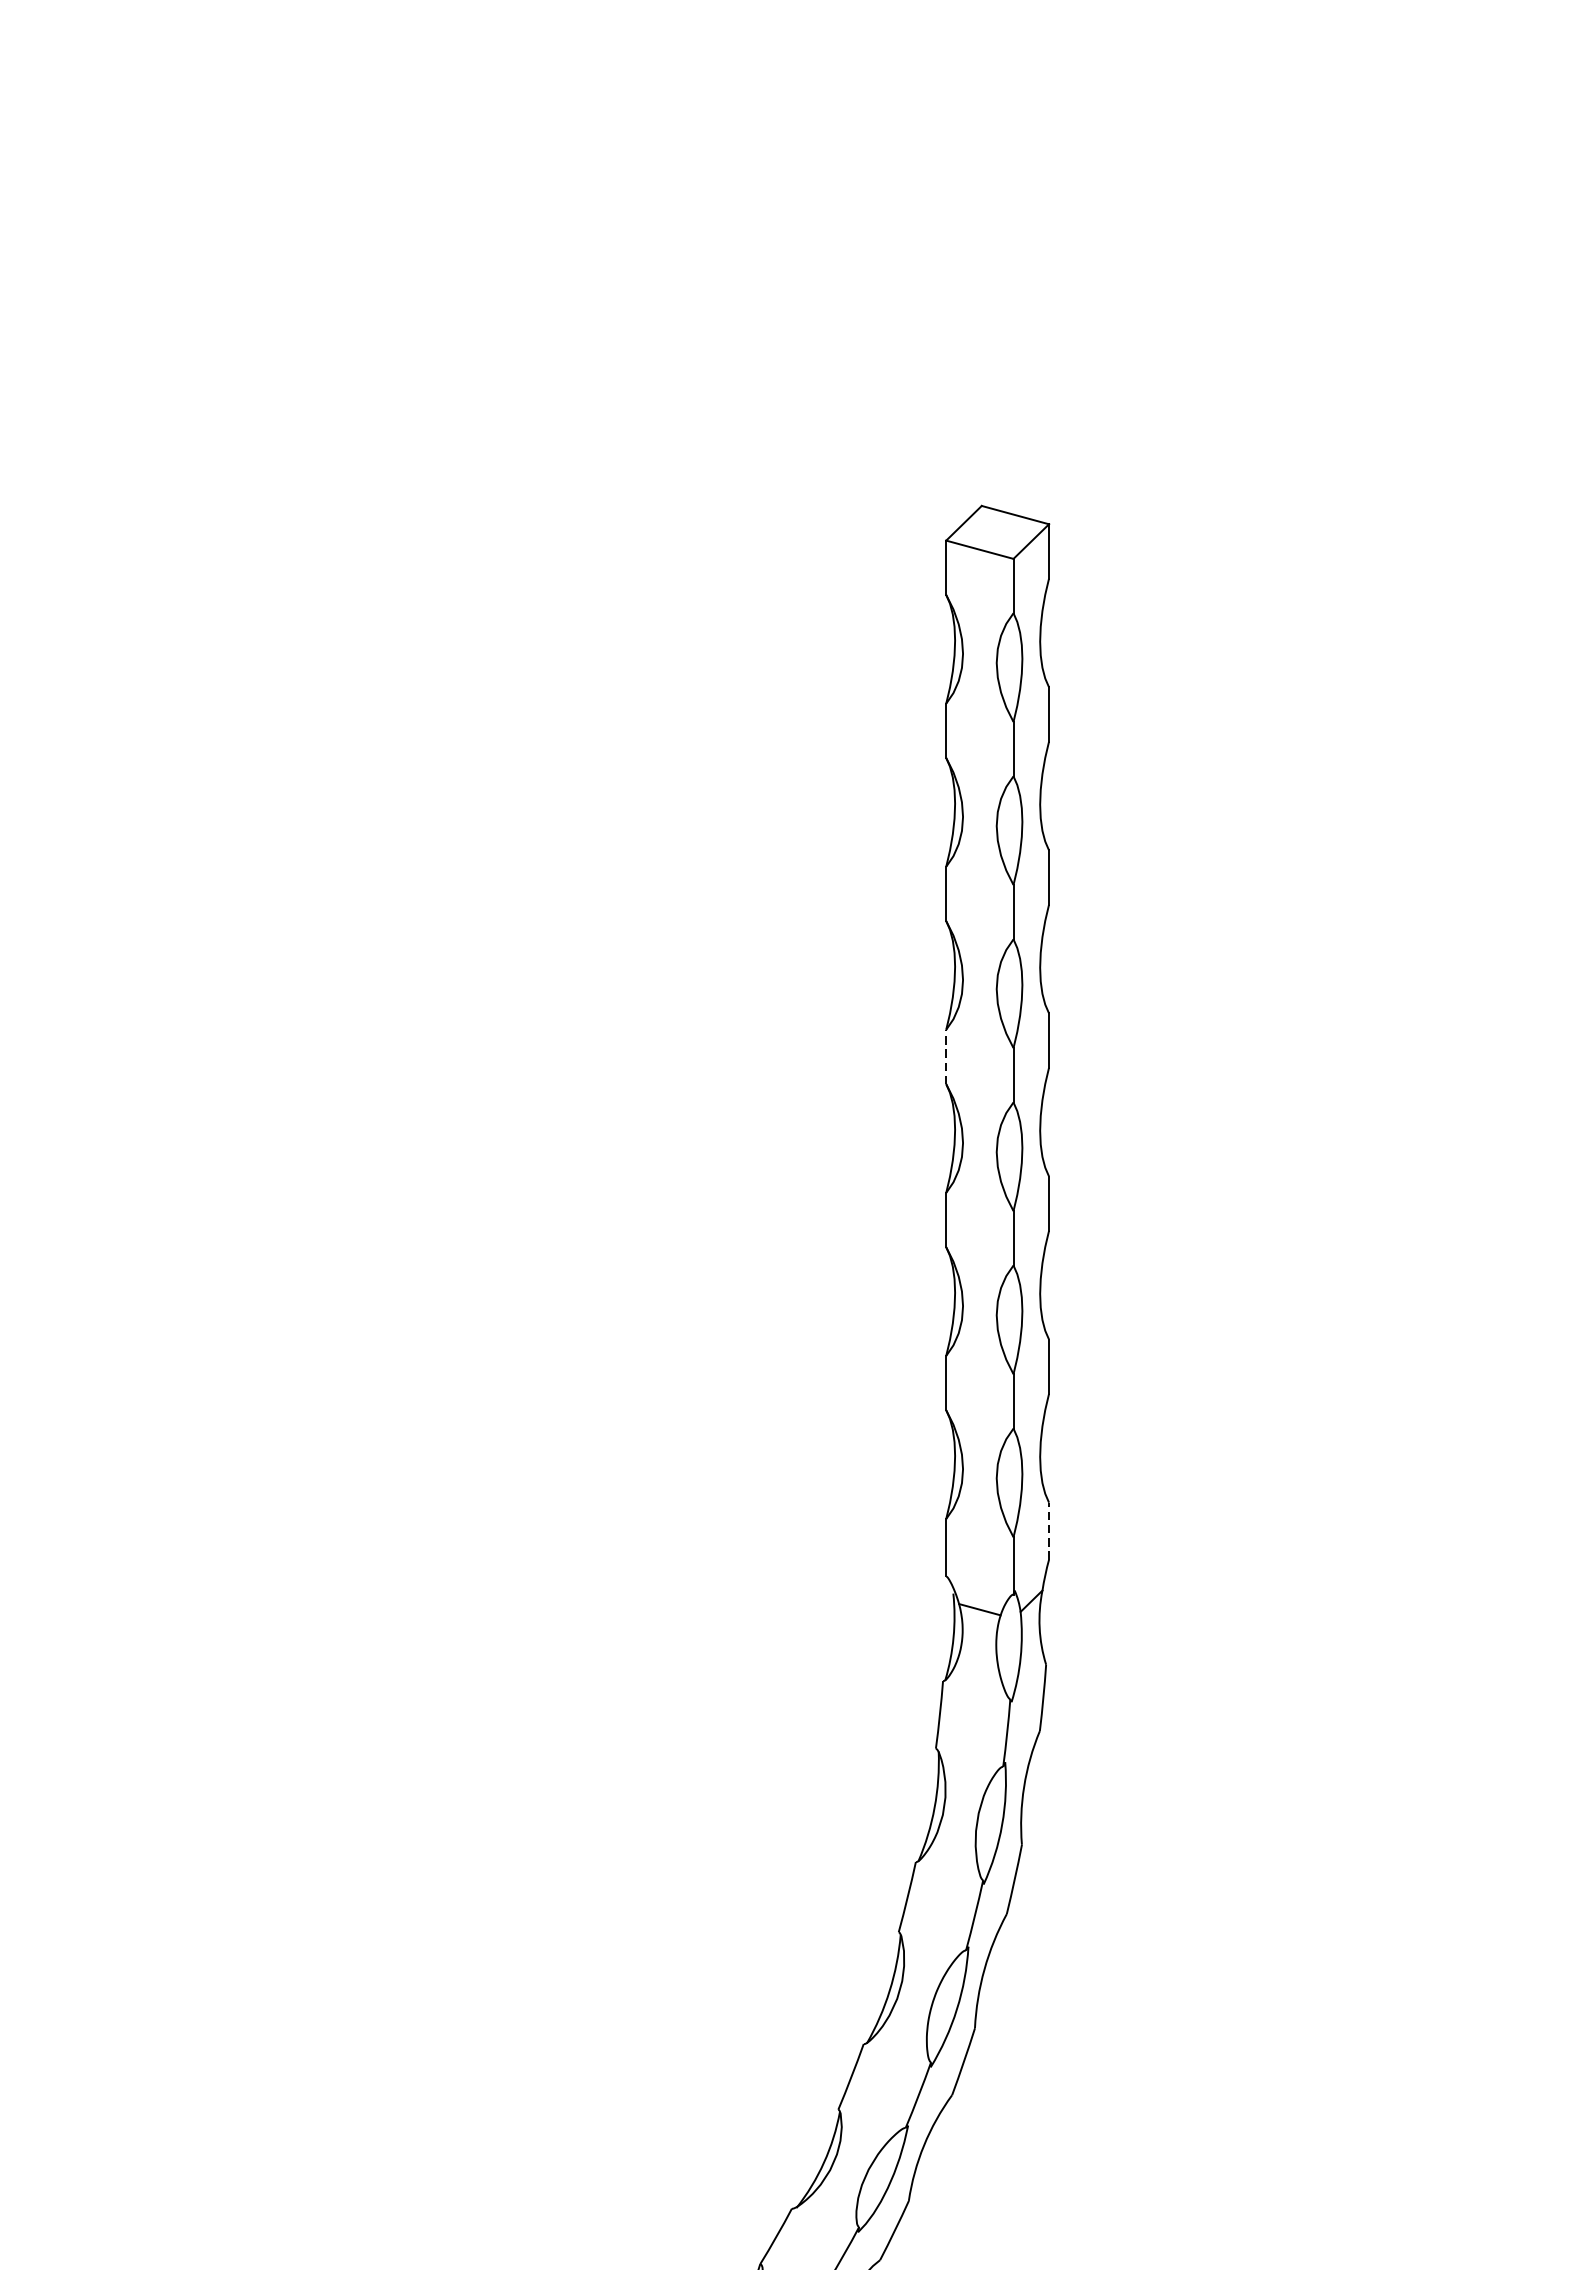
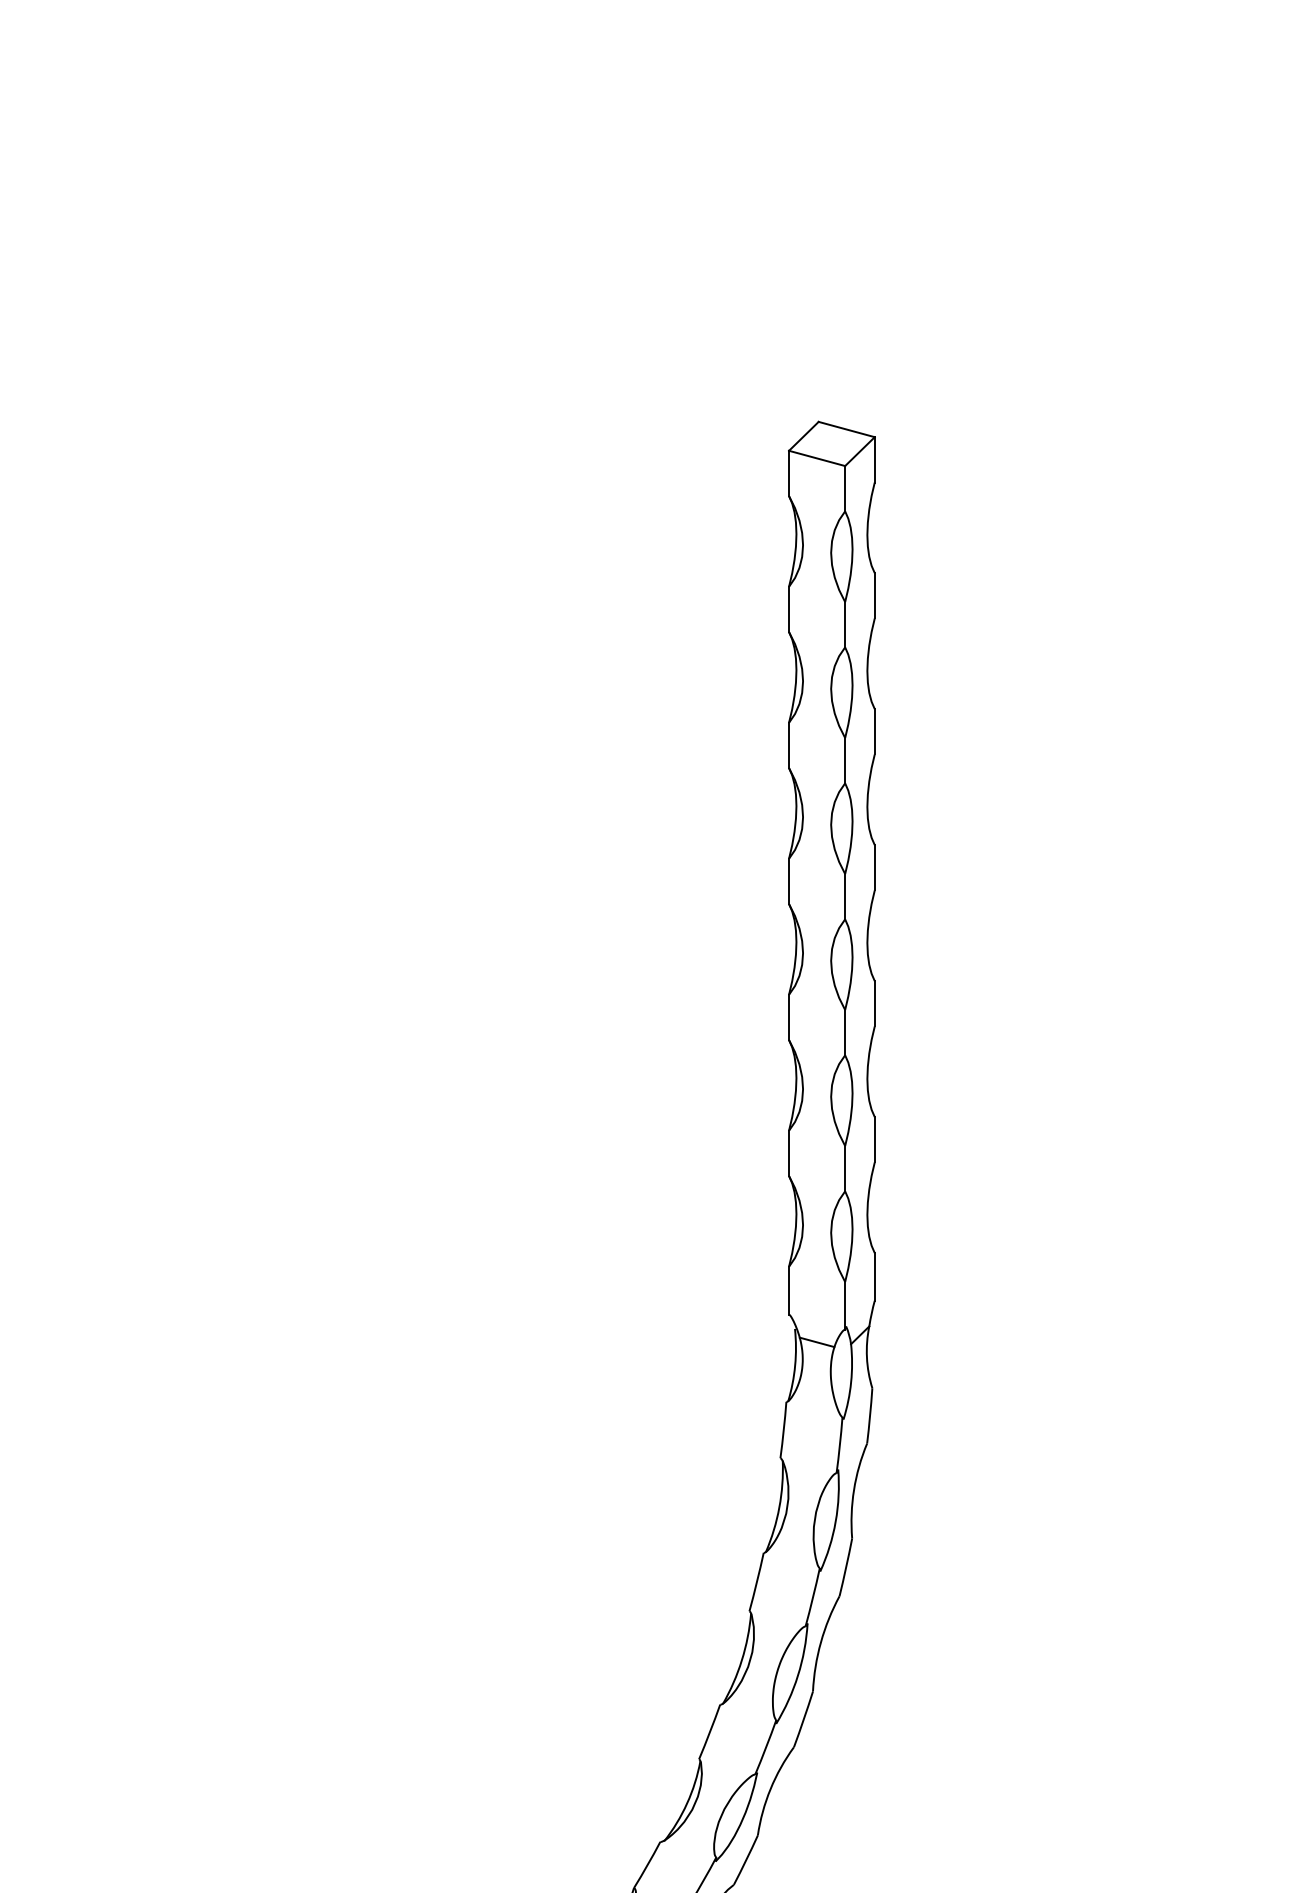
line: (946, 1057) -> (789, 881), dashed -> solid
line: (1048, 1530) -> (874, 1276), dashed -> solid

